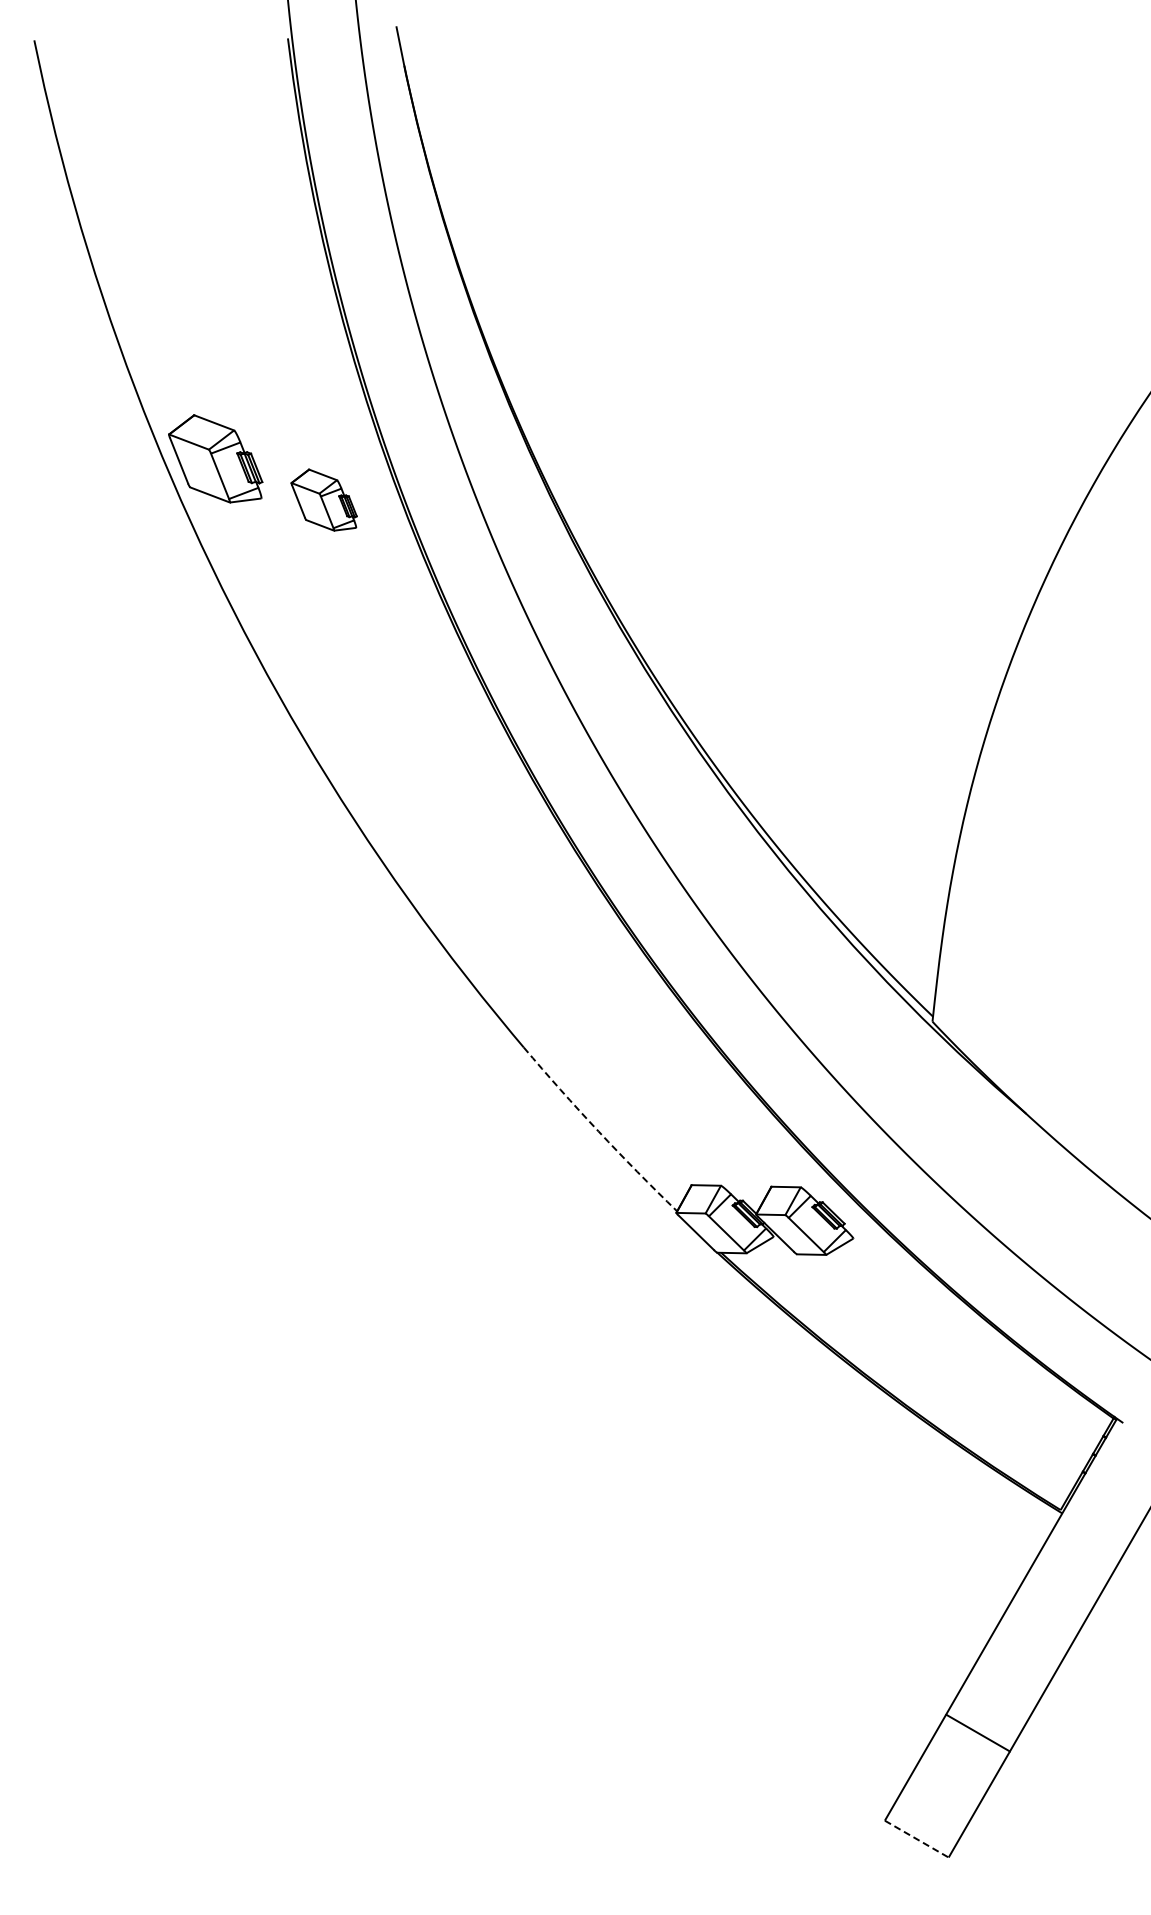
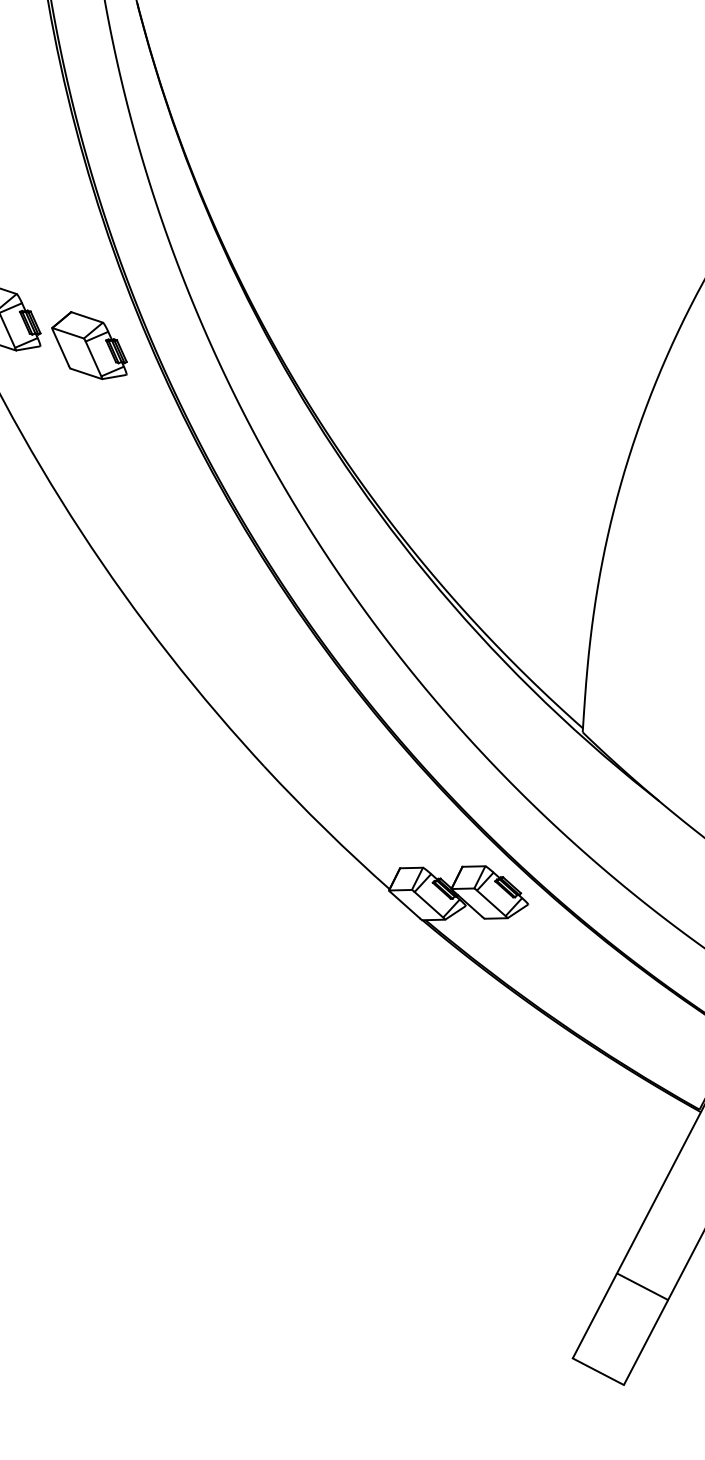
part: (323, 499) -> (88, 344), size x1.43
arc: (598, 1131) -> (325, 829), dashed -> solid
line: (916, 1839) -> (598, 1372), dashed -> solid

